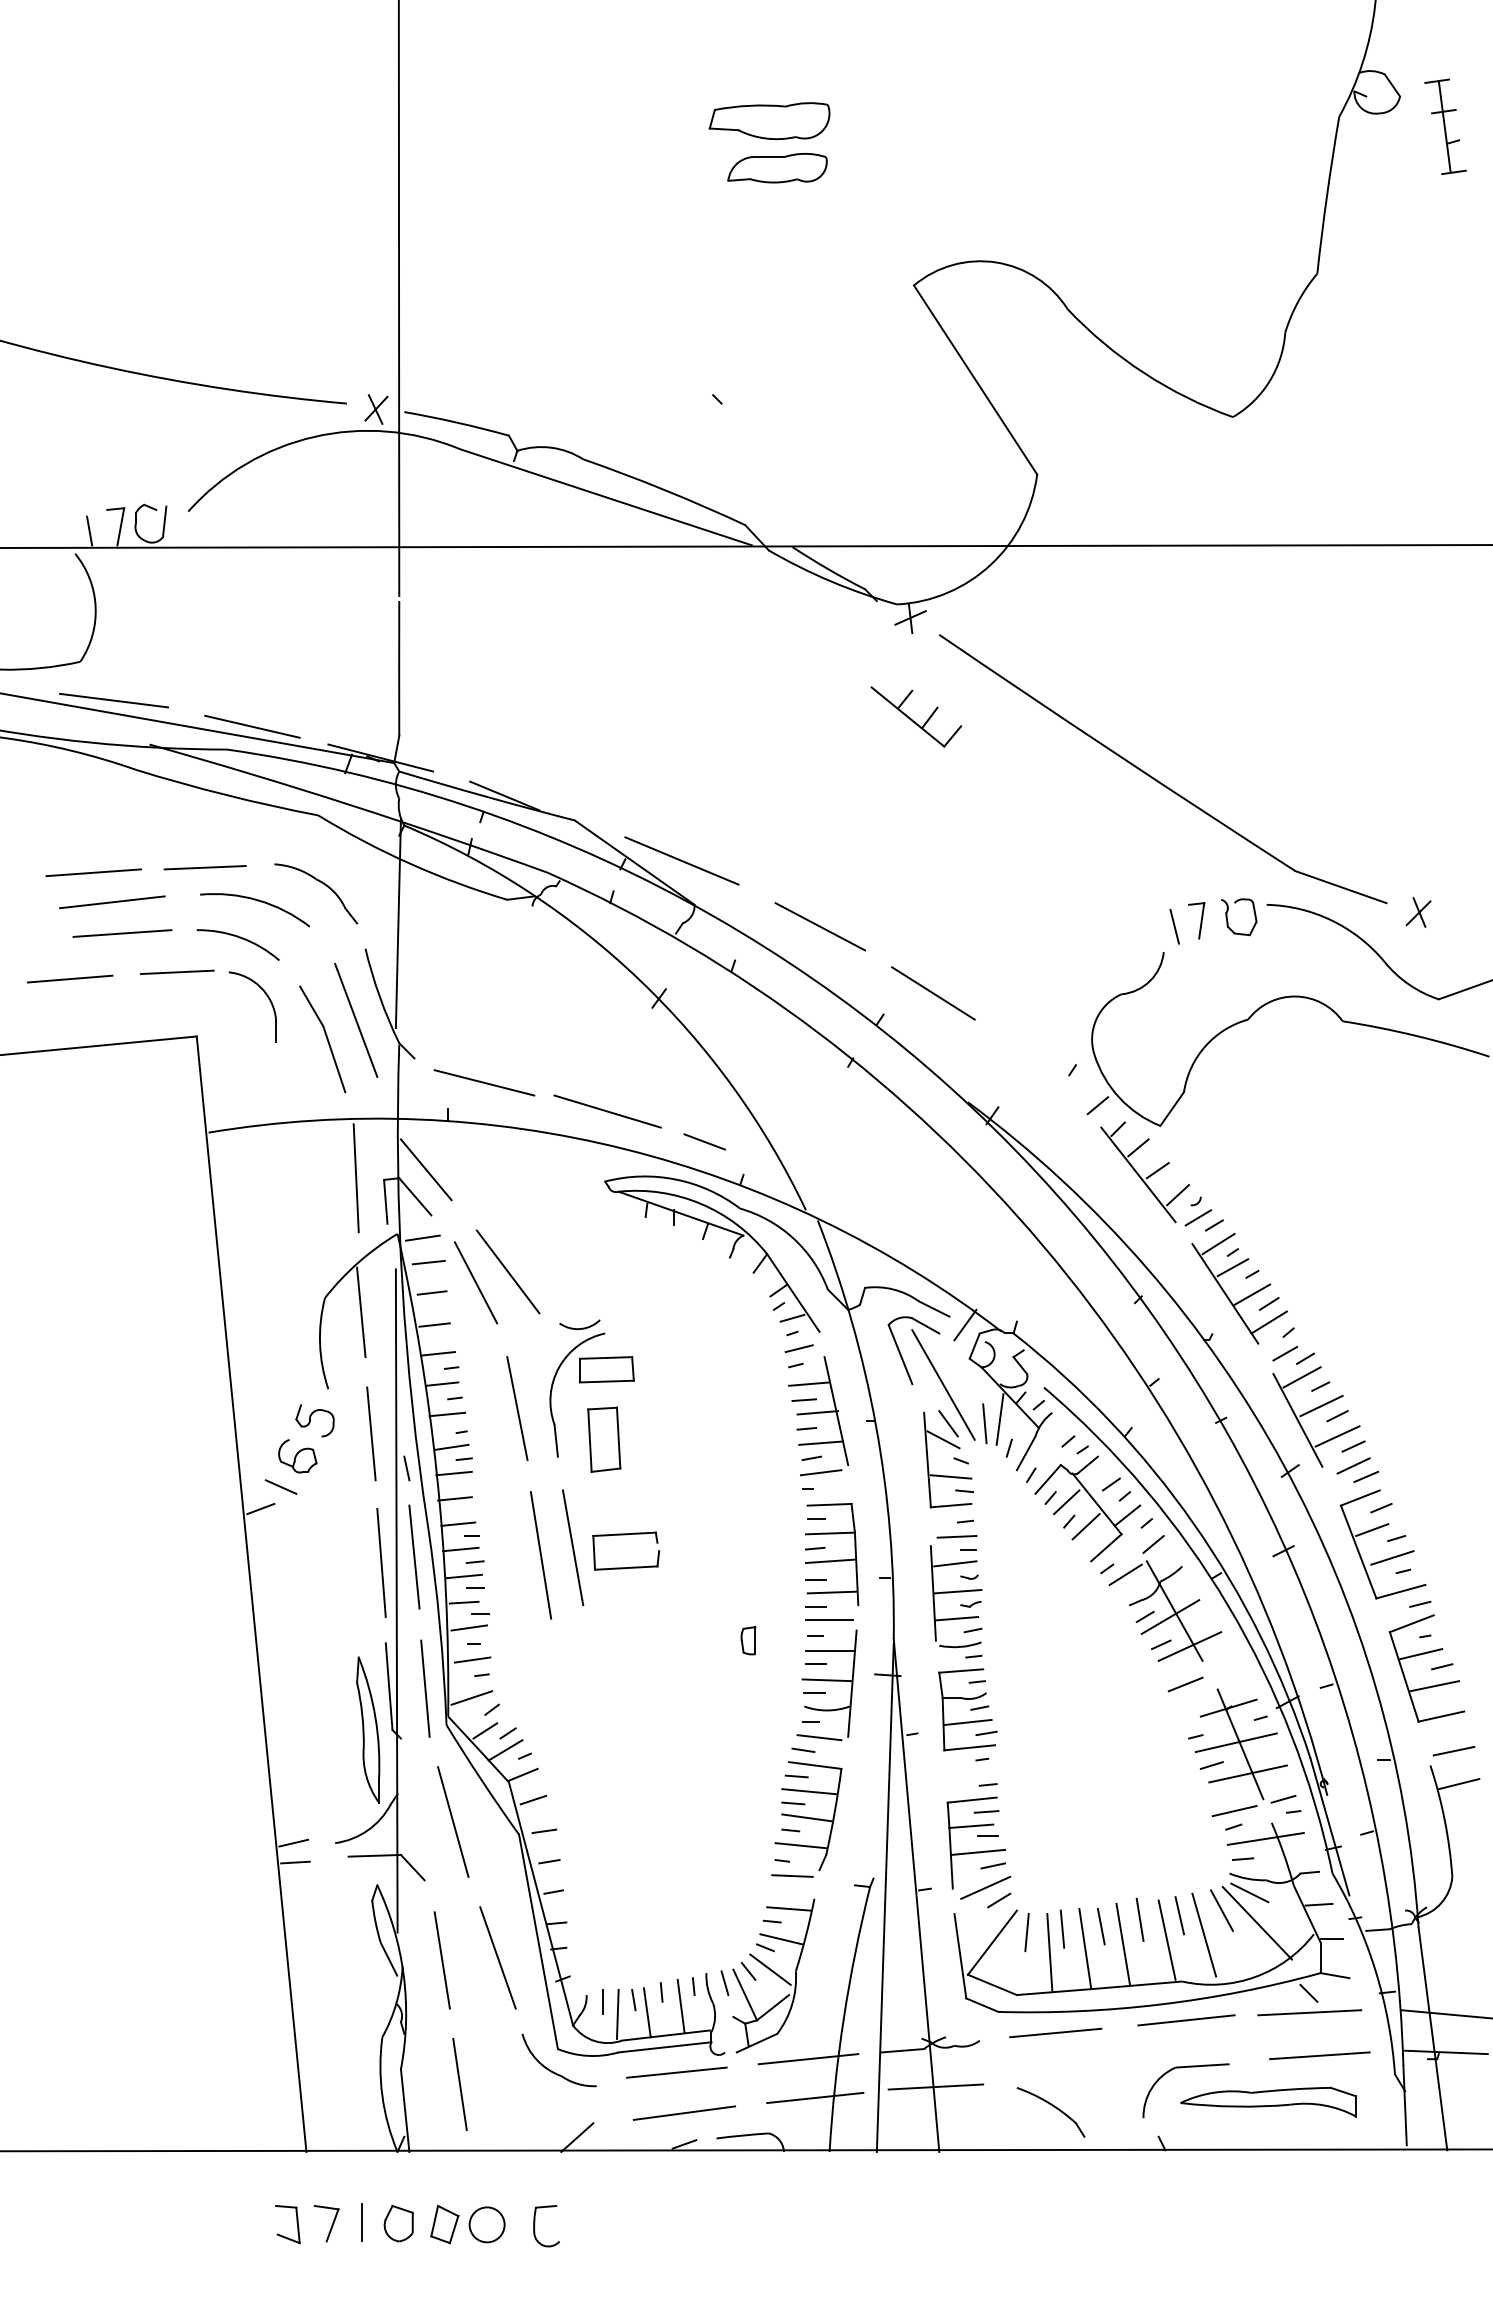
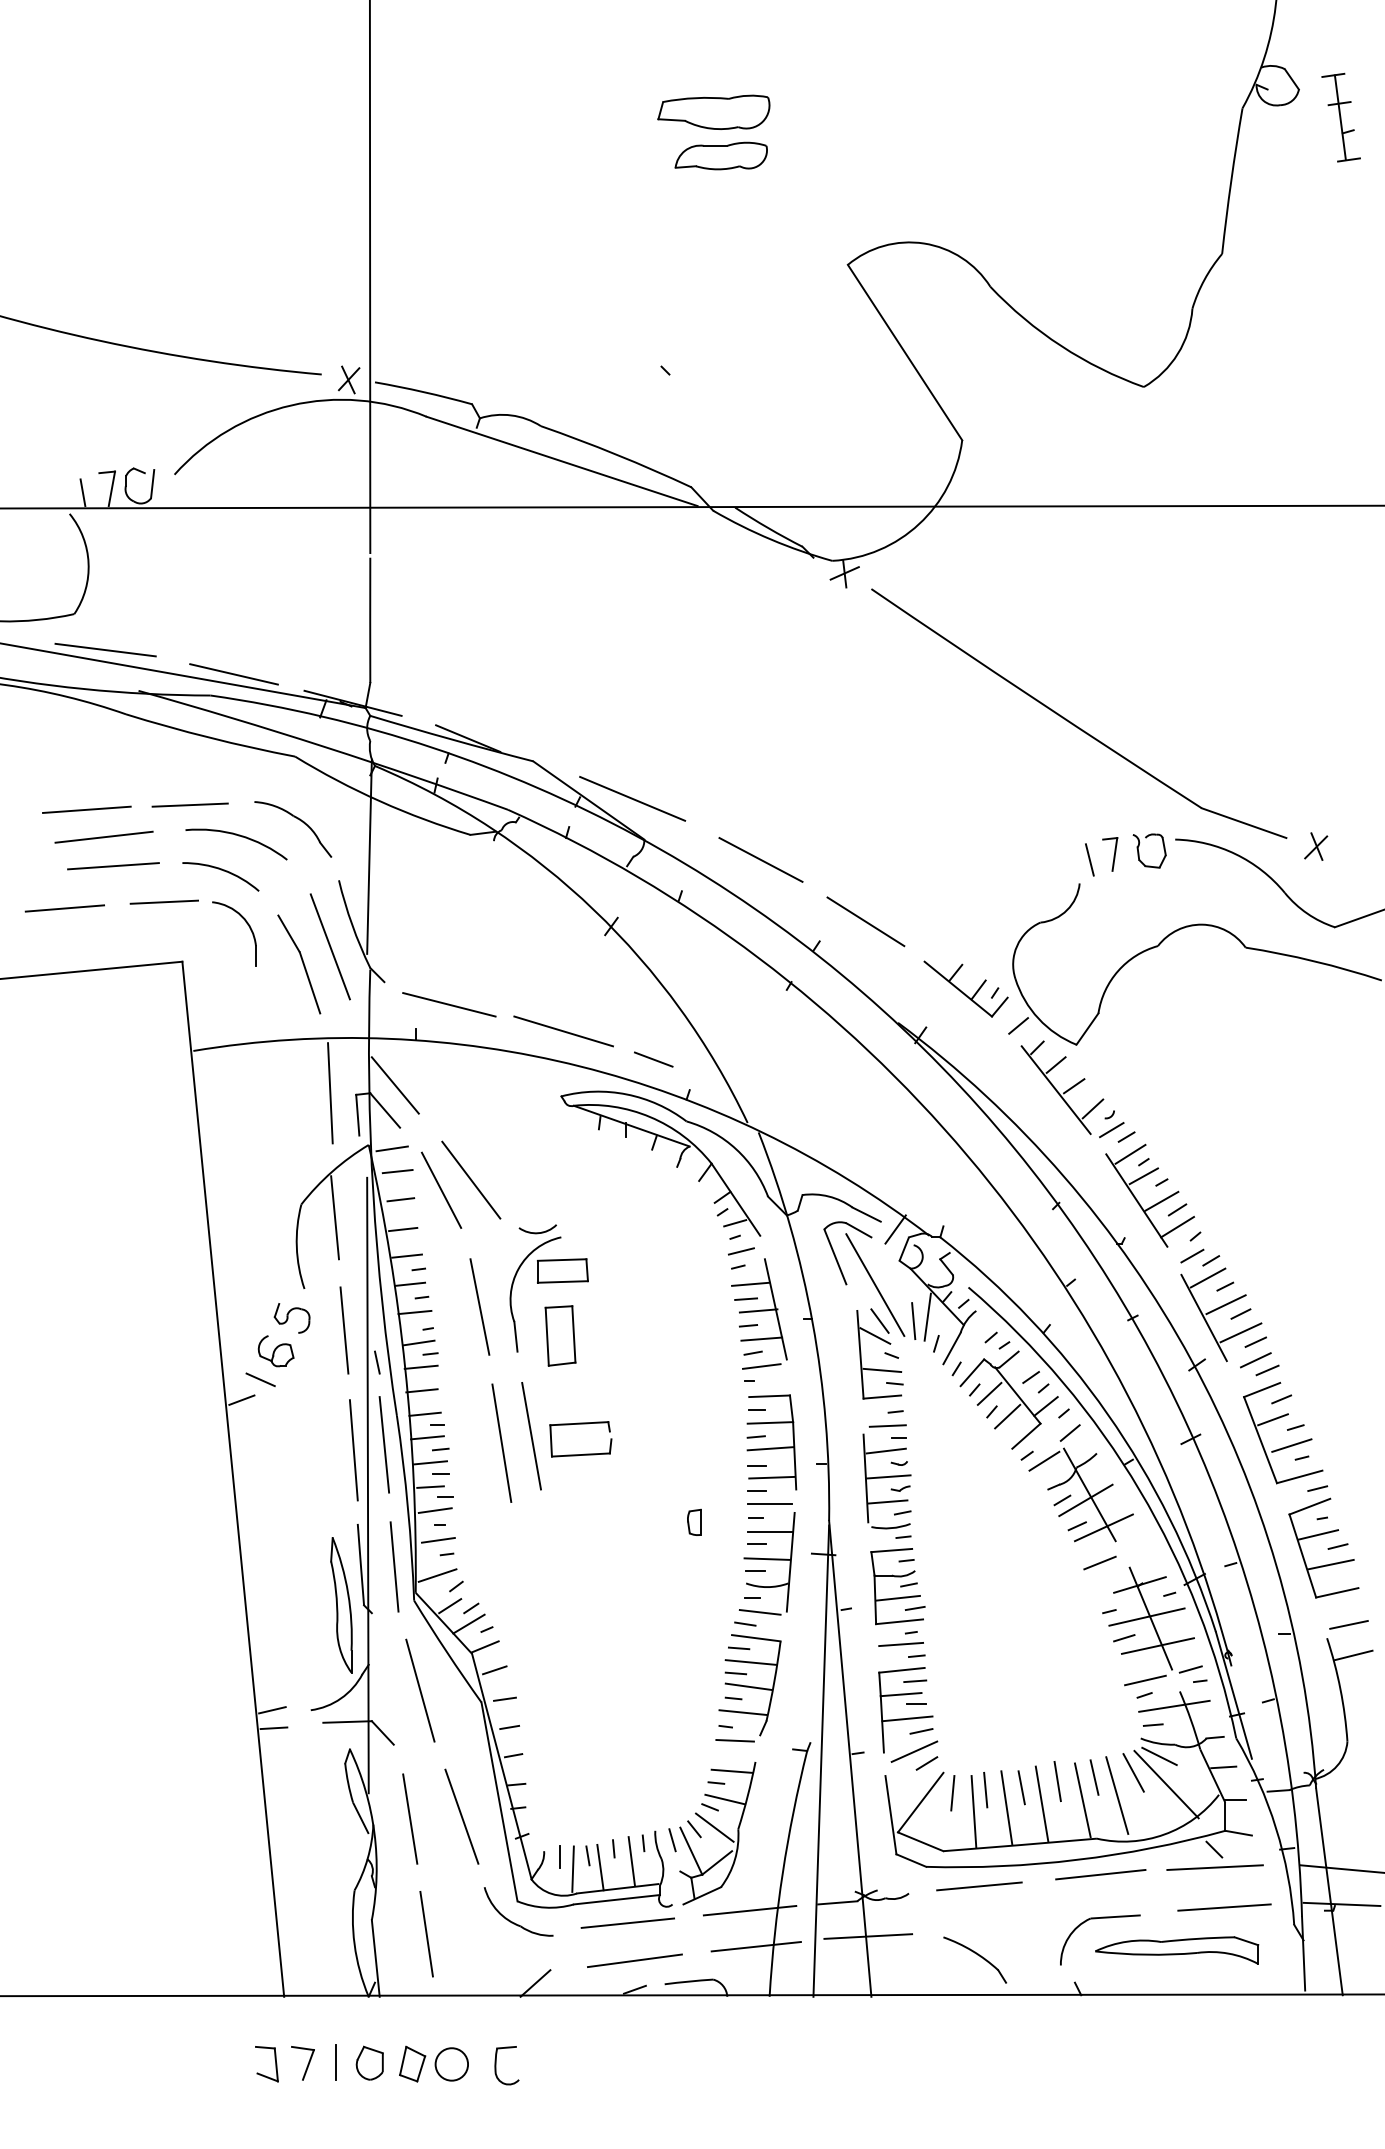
part: (916, 716) -> (966, 988), moved
line: (971, 1771) -> (901, 1643), added

